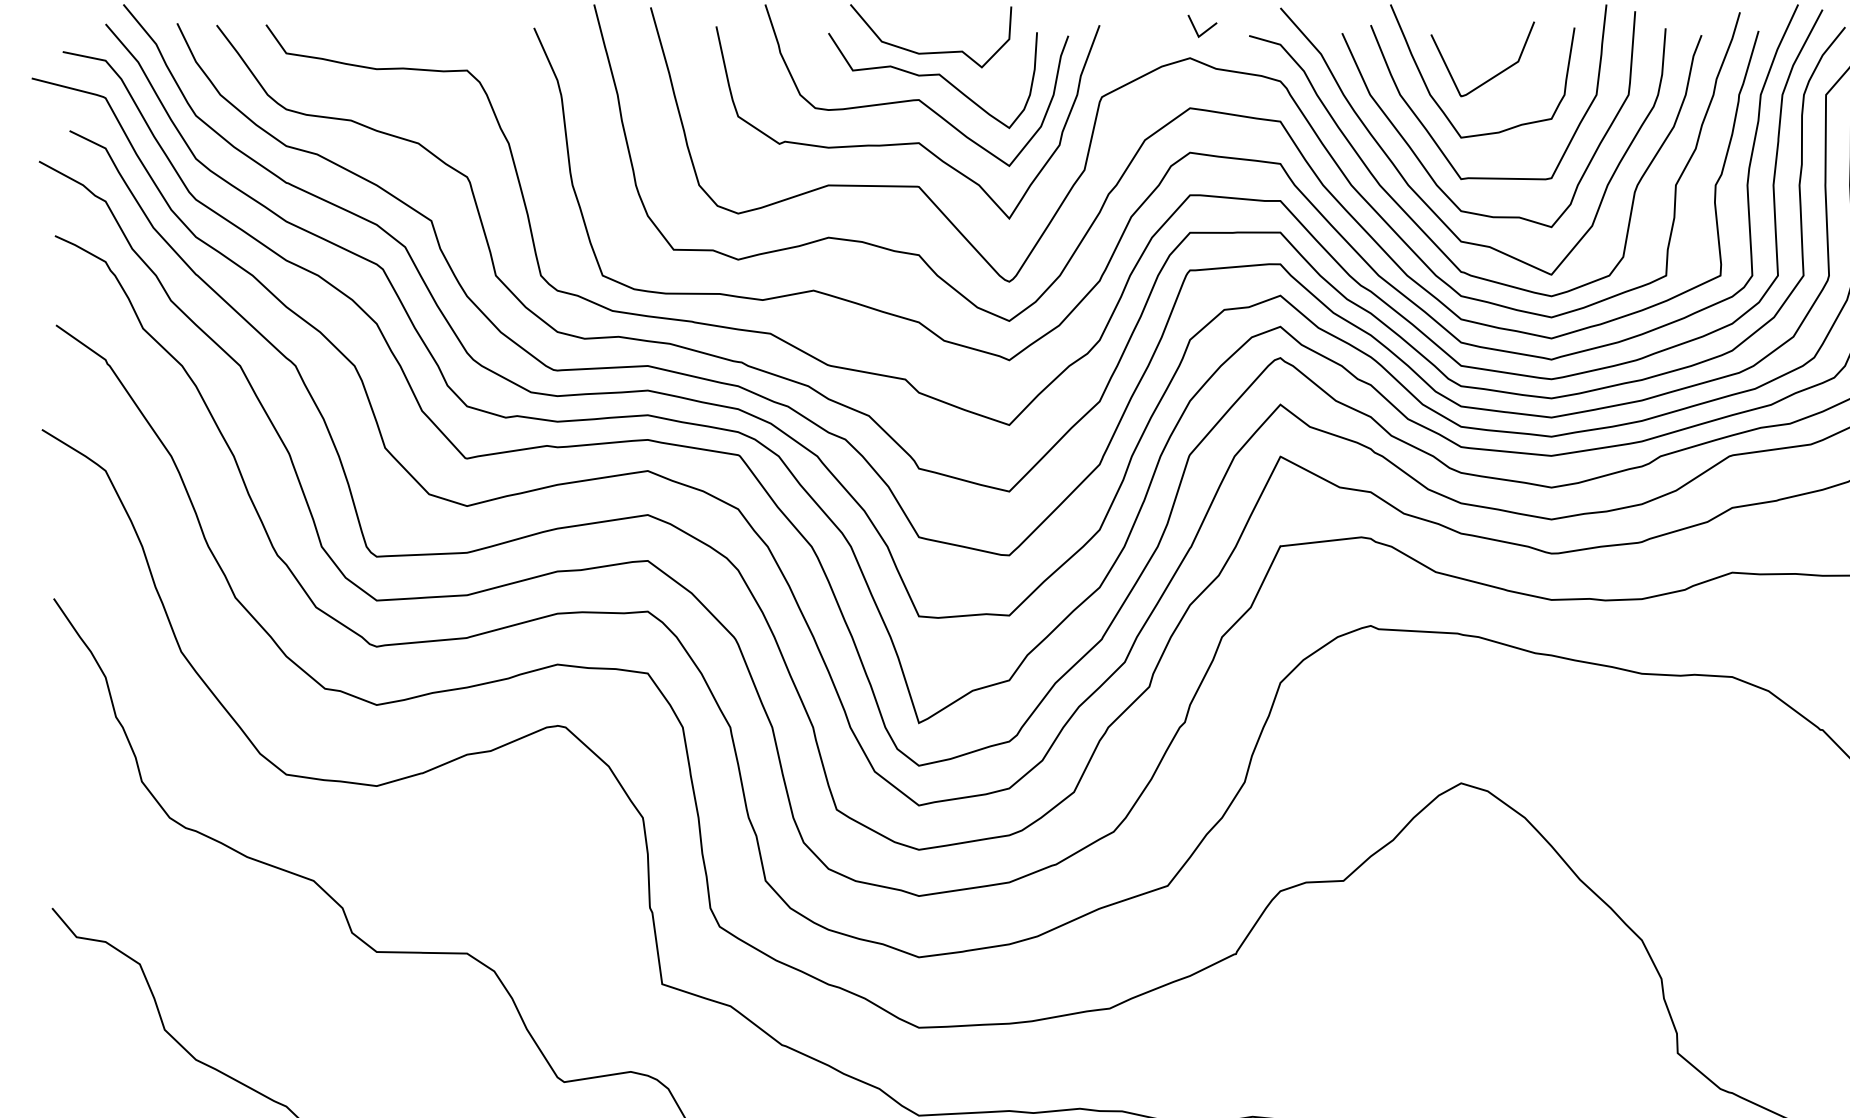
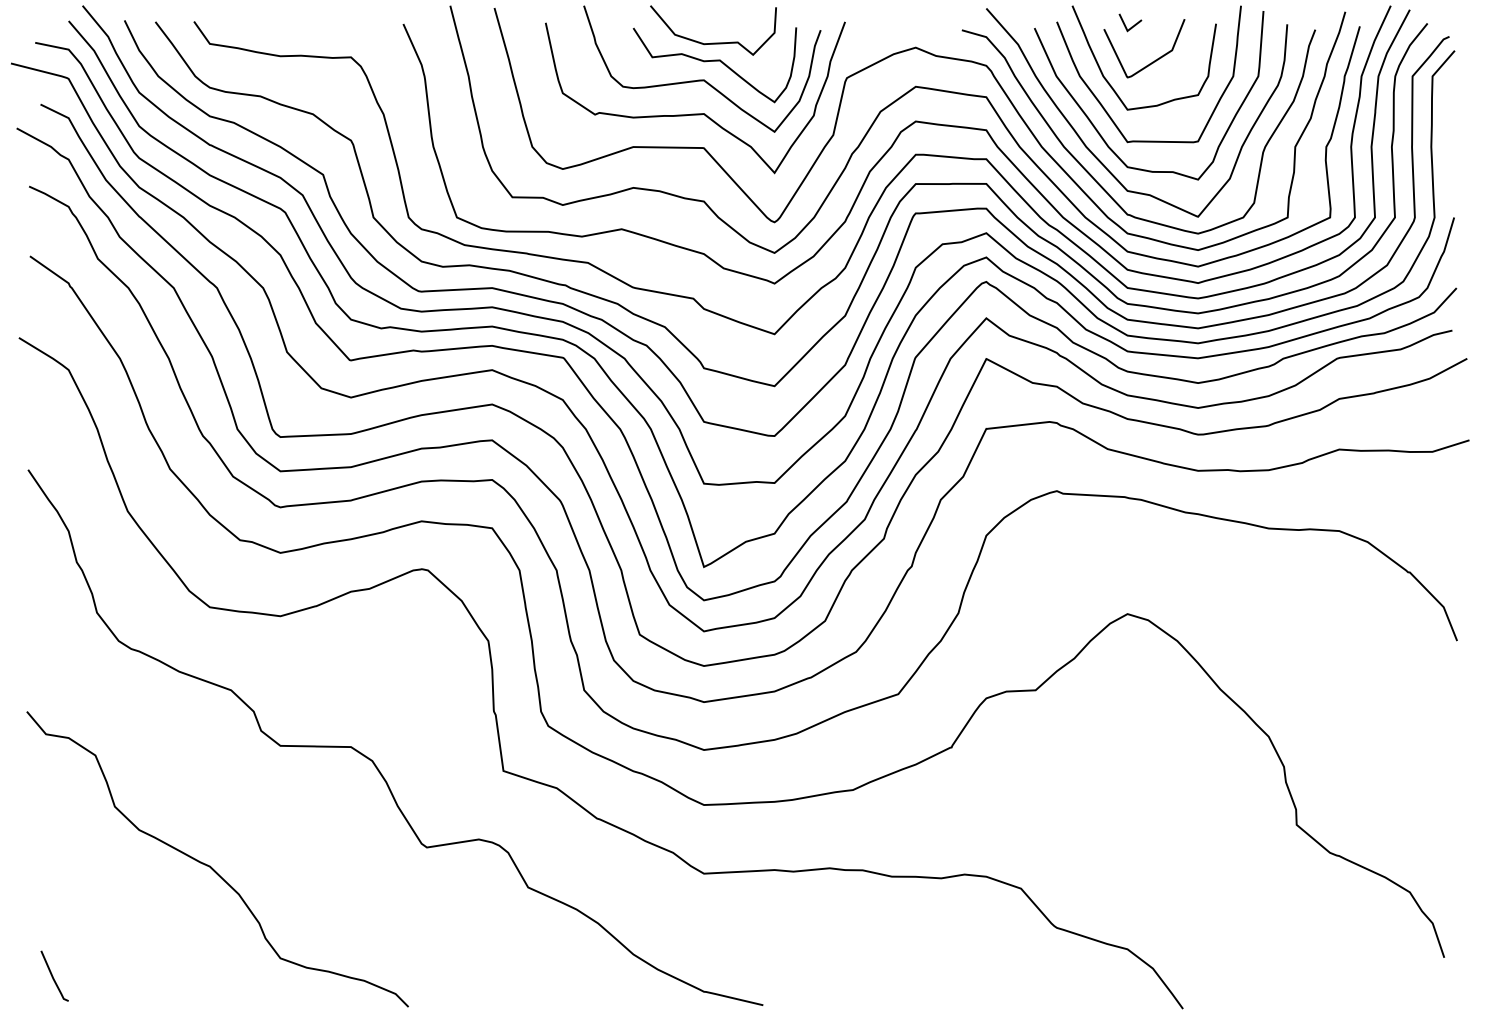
line: (1203, 31) -> (1131, 26), moved

